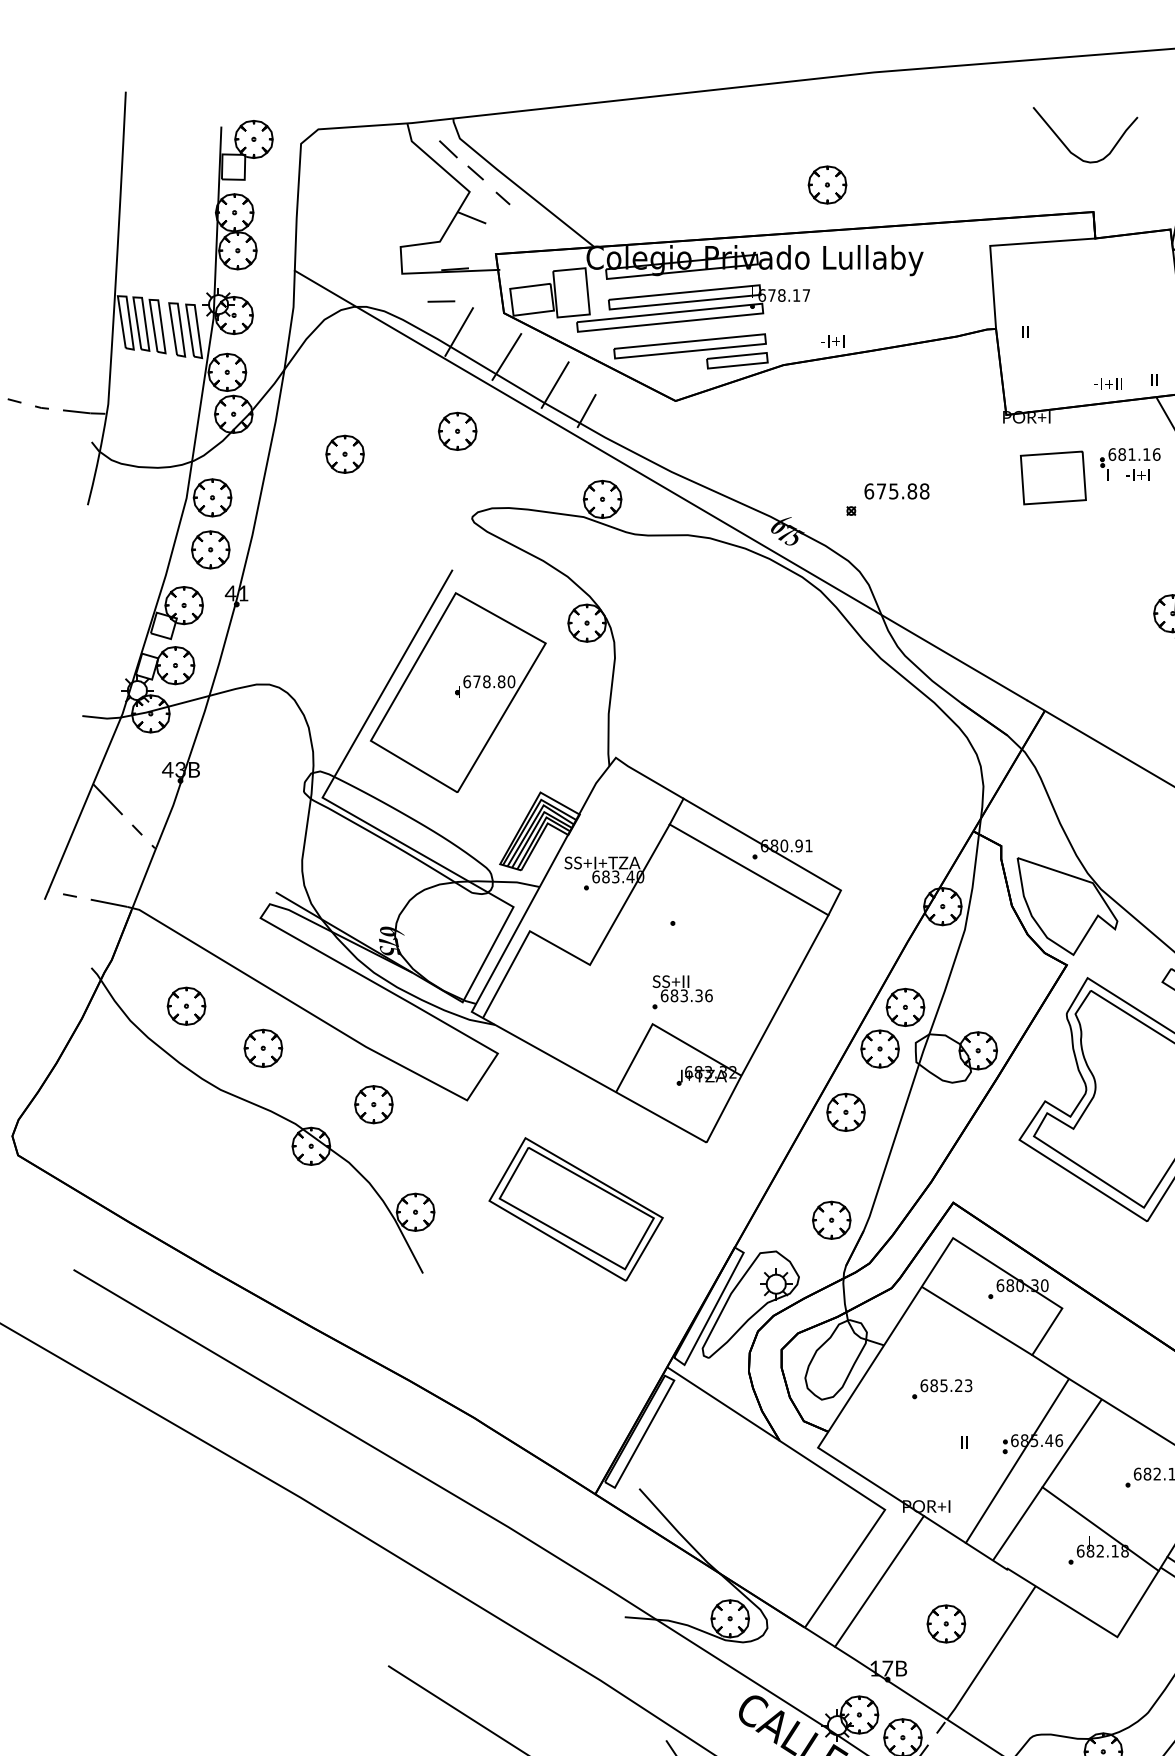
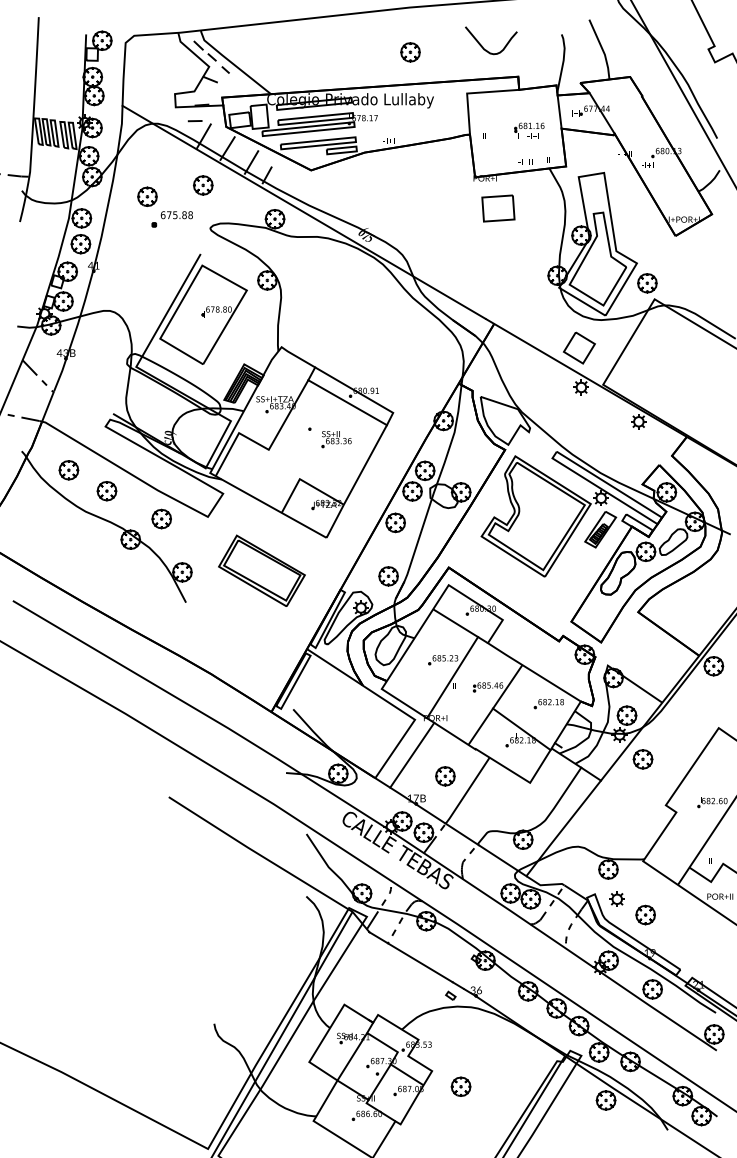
curve: (1067, 144) -> (482, 45), moved
part: (827, 185) -> (410, 52), moved
part: (1130, 463) -> (529, 130), moved
part: (886, 500) -> (171, 219), moved
part: (682, 992) -> (336, 439), moved
line: (1017, 1460) -> (452, 677), moved

